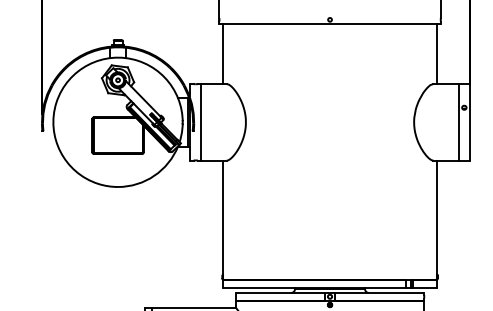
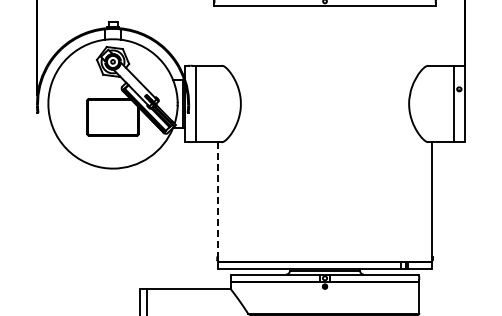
line: (222, 53) -> (217, 35), removed
line: (437, 53) -> (432, 35), removed
line: (222, 219) -> (217, 201), solid -> dashed

